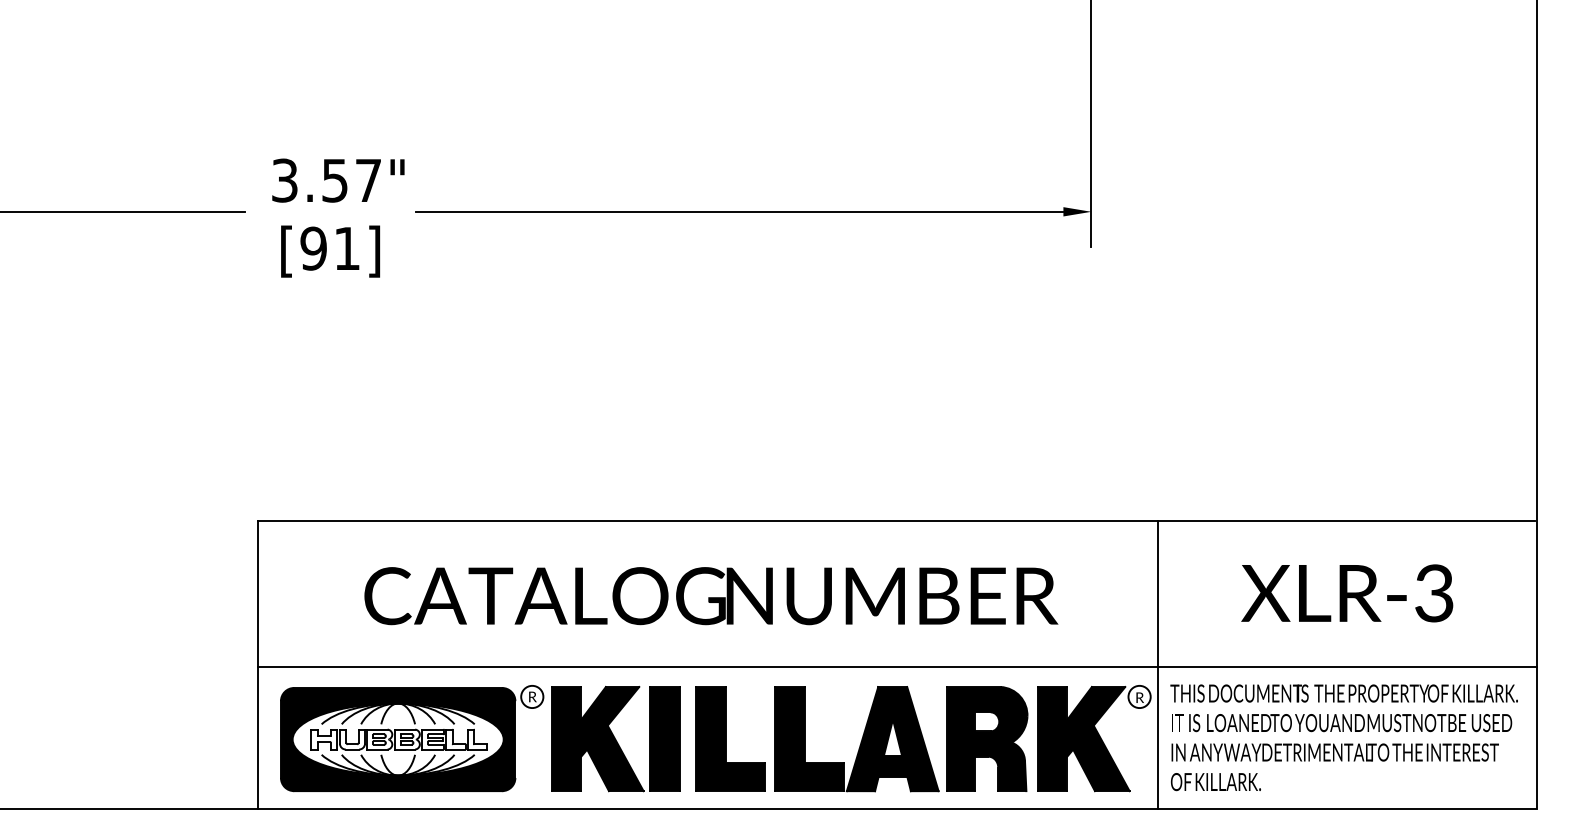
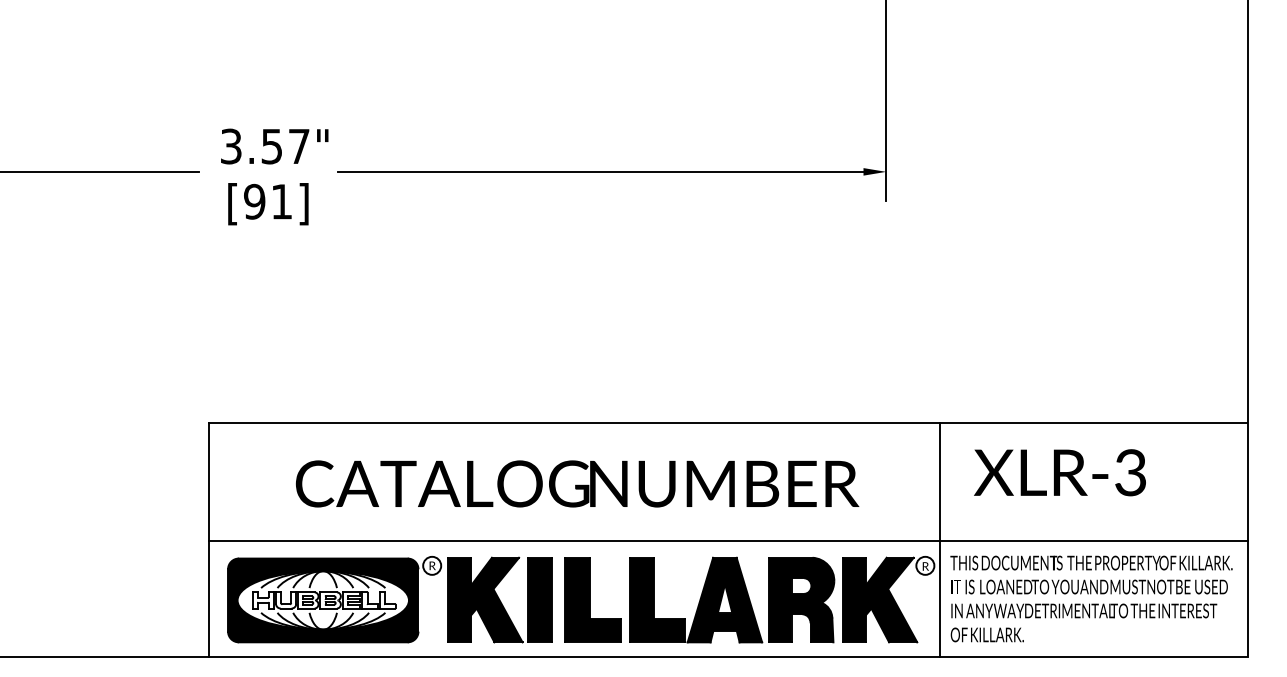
text: (1346, 593) -> (1059, 472), moved

